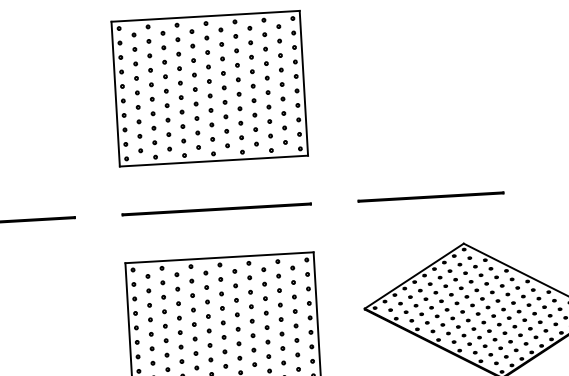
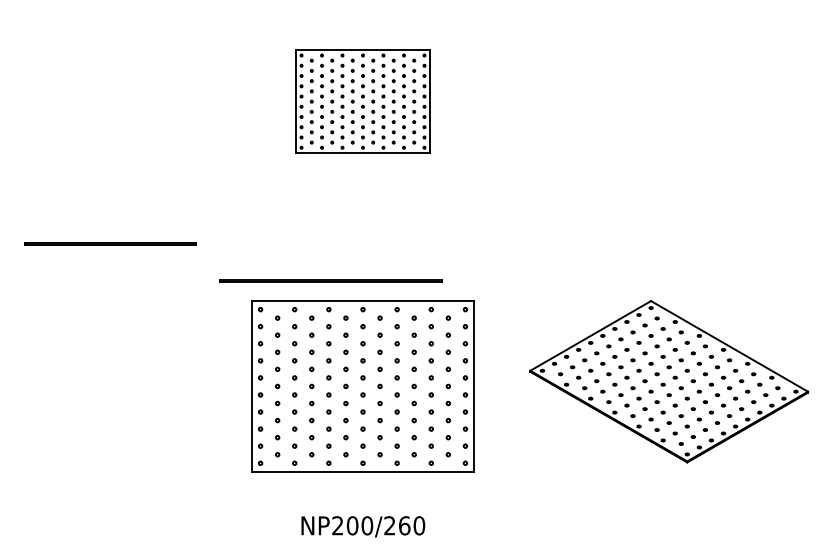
part: (209, 88) -> (362, 101), size x0.6
line: (430, 196) -> (615, 243), removed
line: (216, 208) -> (330, 280), moved

